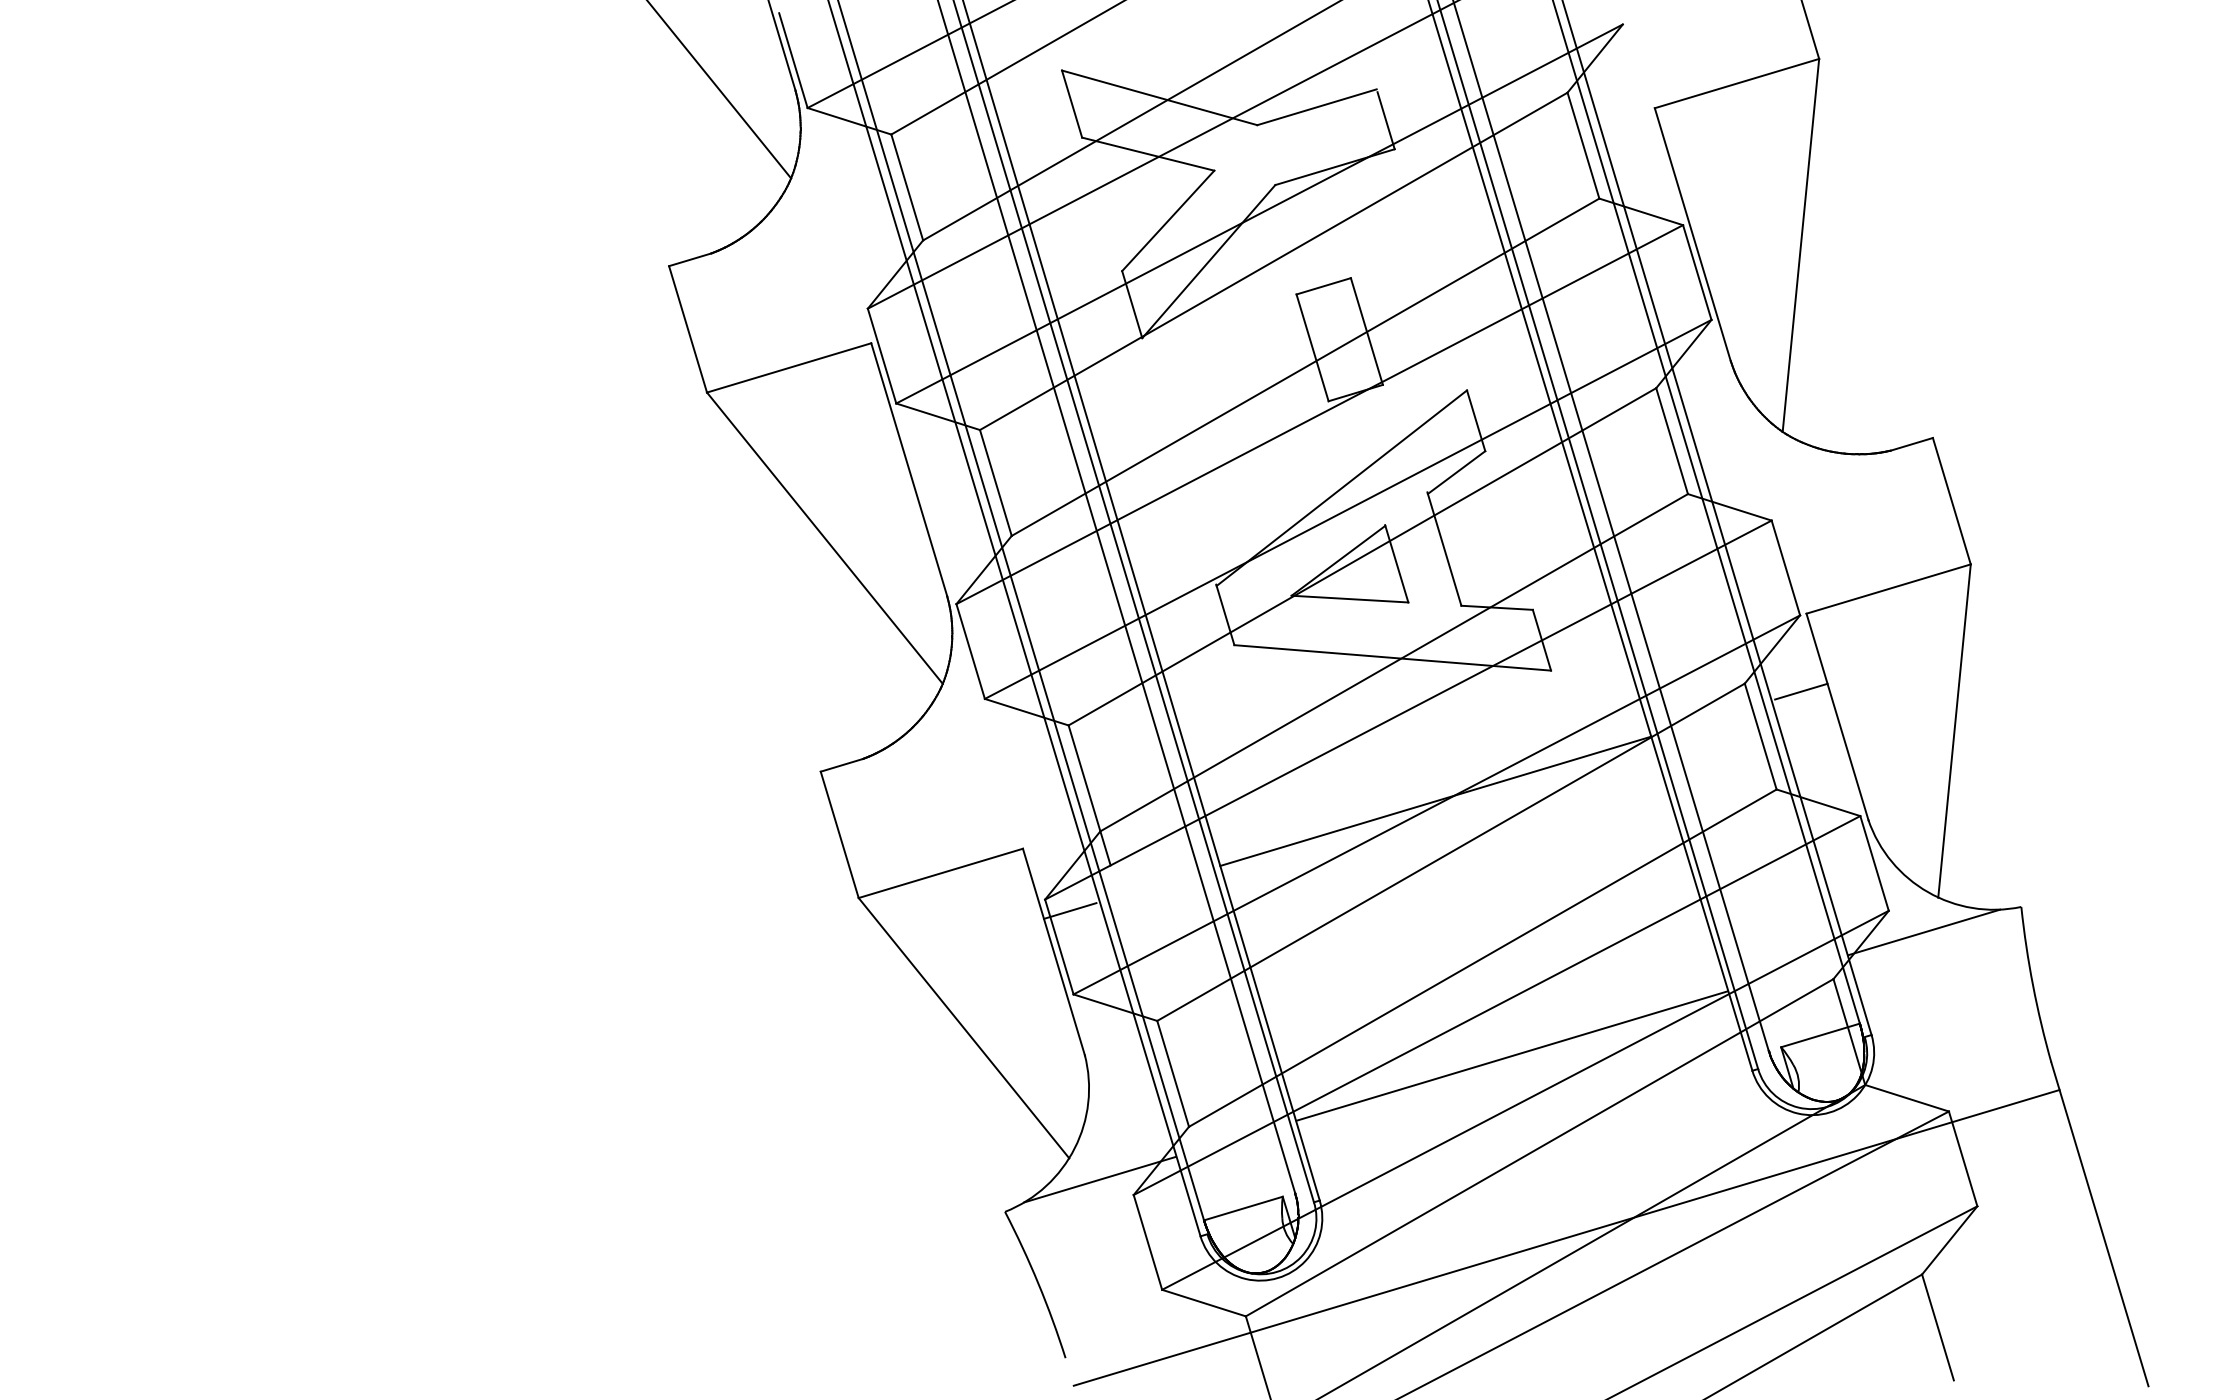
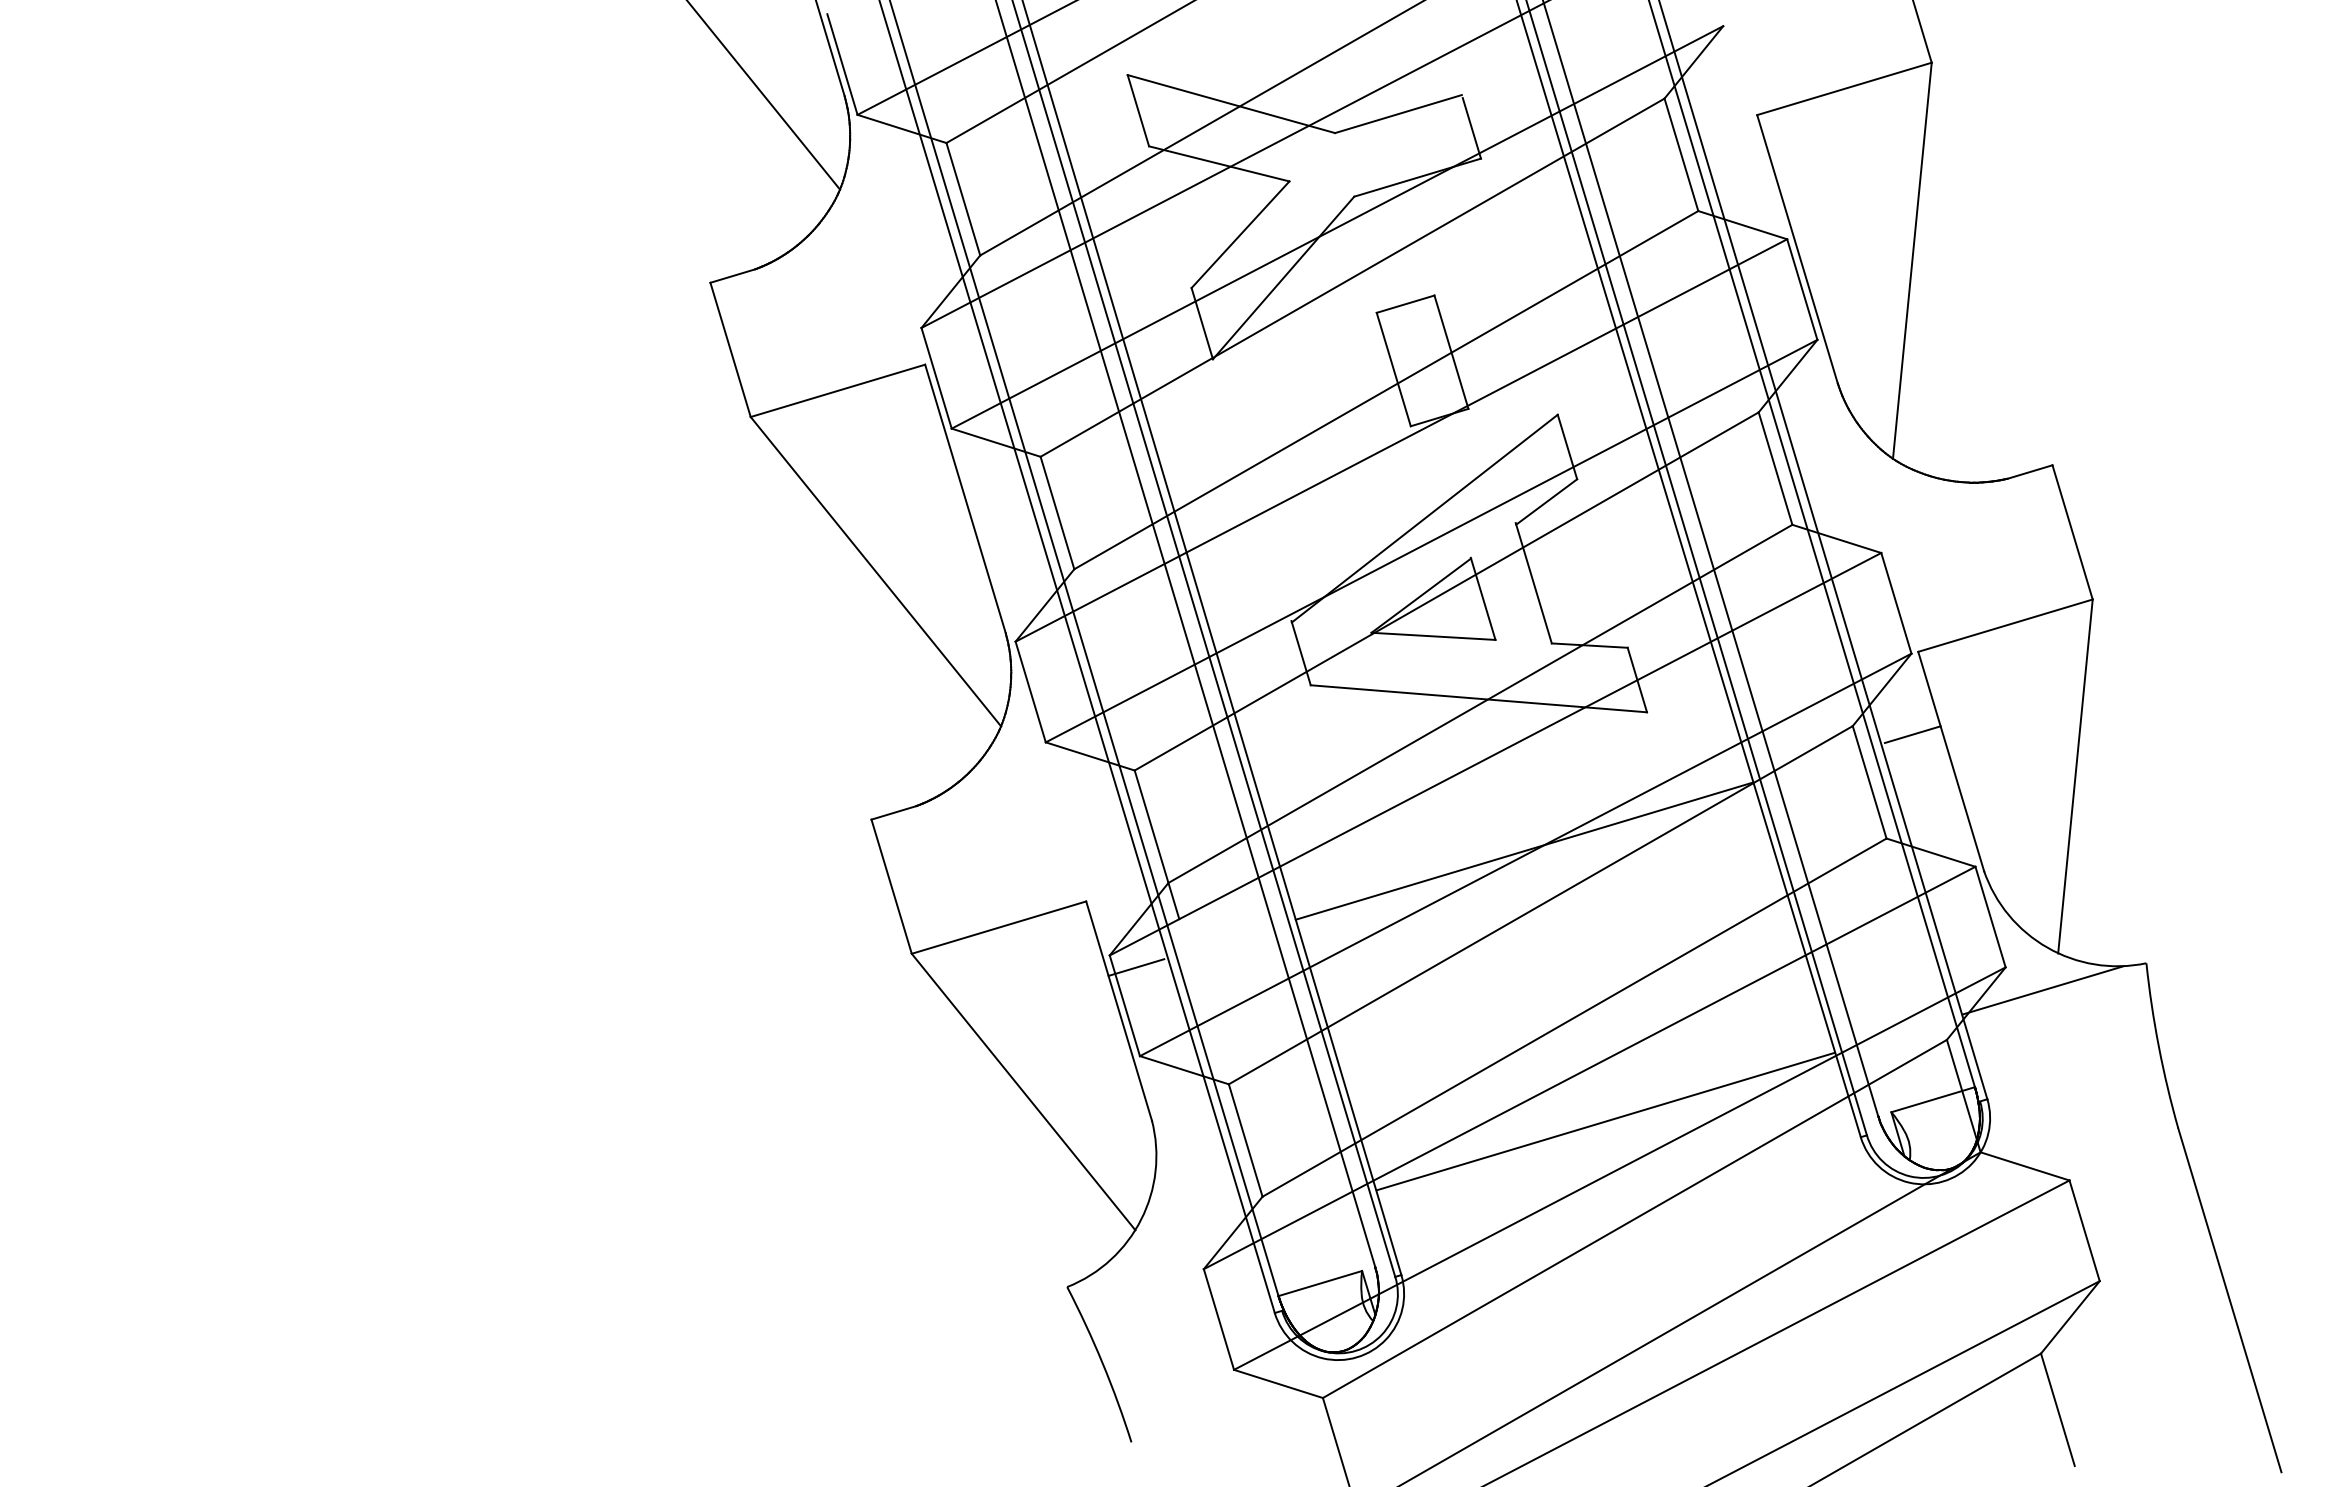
line: (1099, 1179) -> (1167, 1252), removed
line: (1566, 1237) -> (1663, 1314), removed

